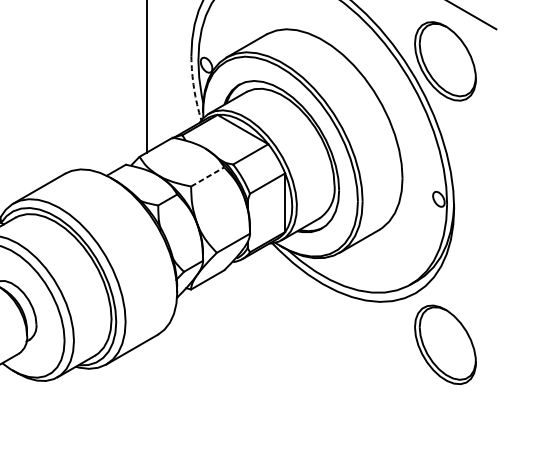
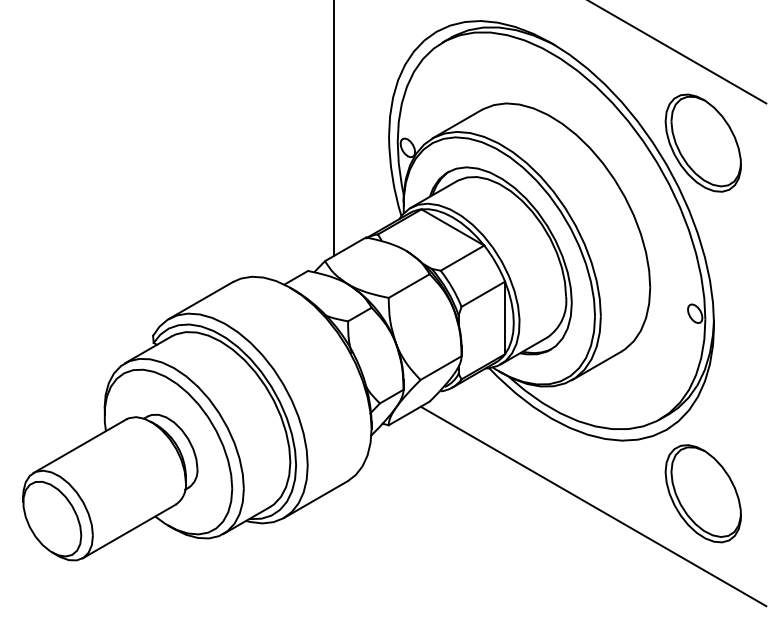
arc: (194, 88) -> (392, 176), dashed -> solid
line: (207, 177) -> (409, 286), dashed -> solid
line: (356, 355) -> (593, 506), added

